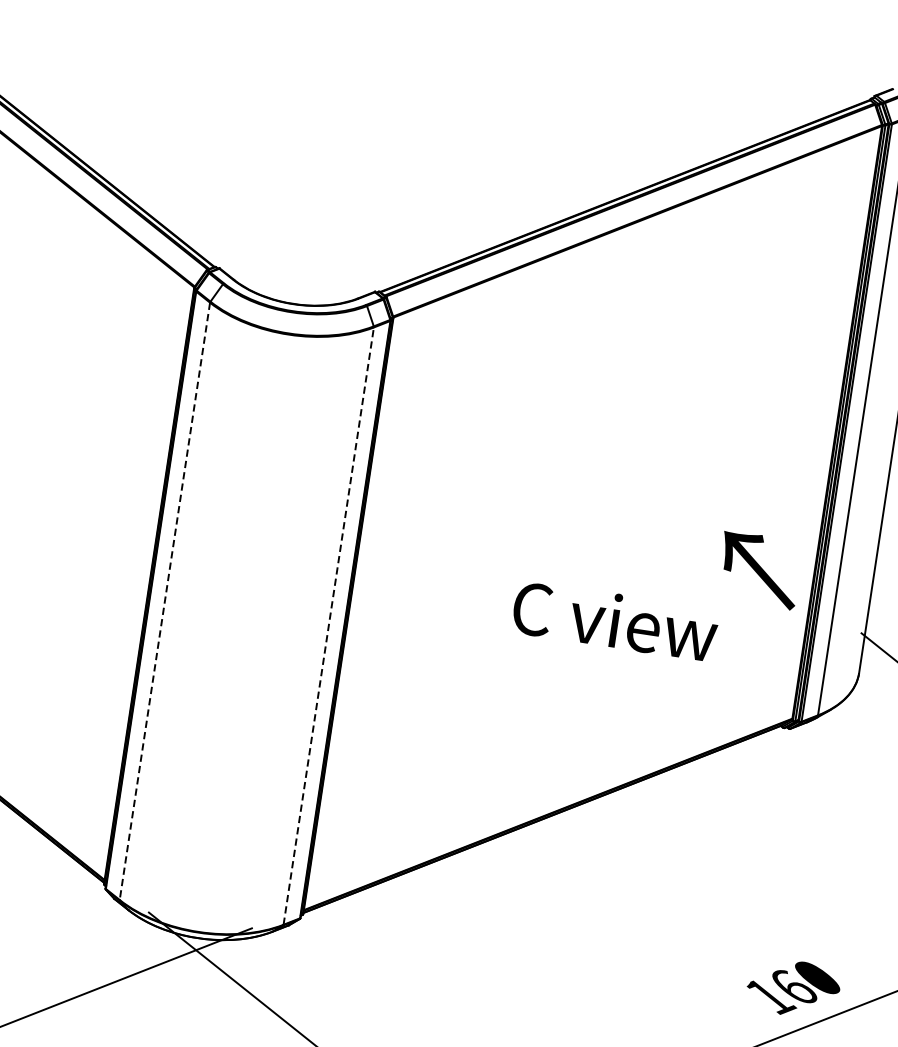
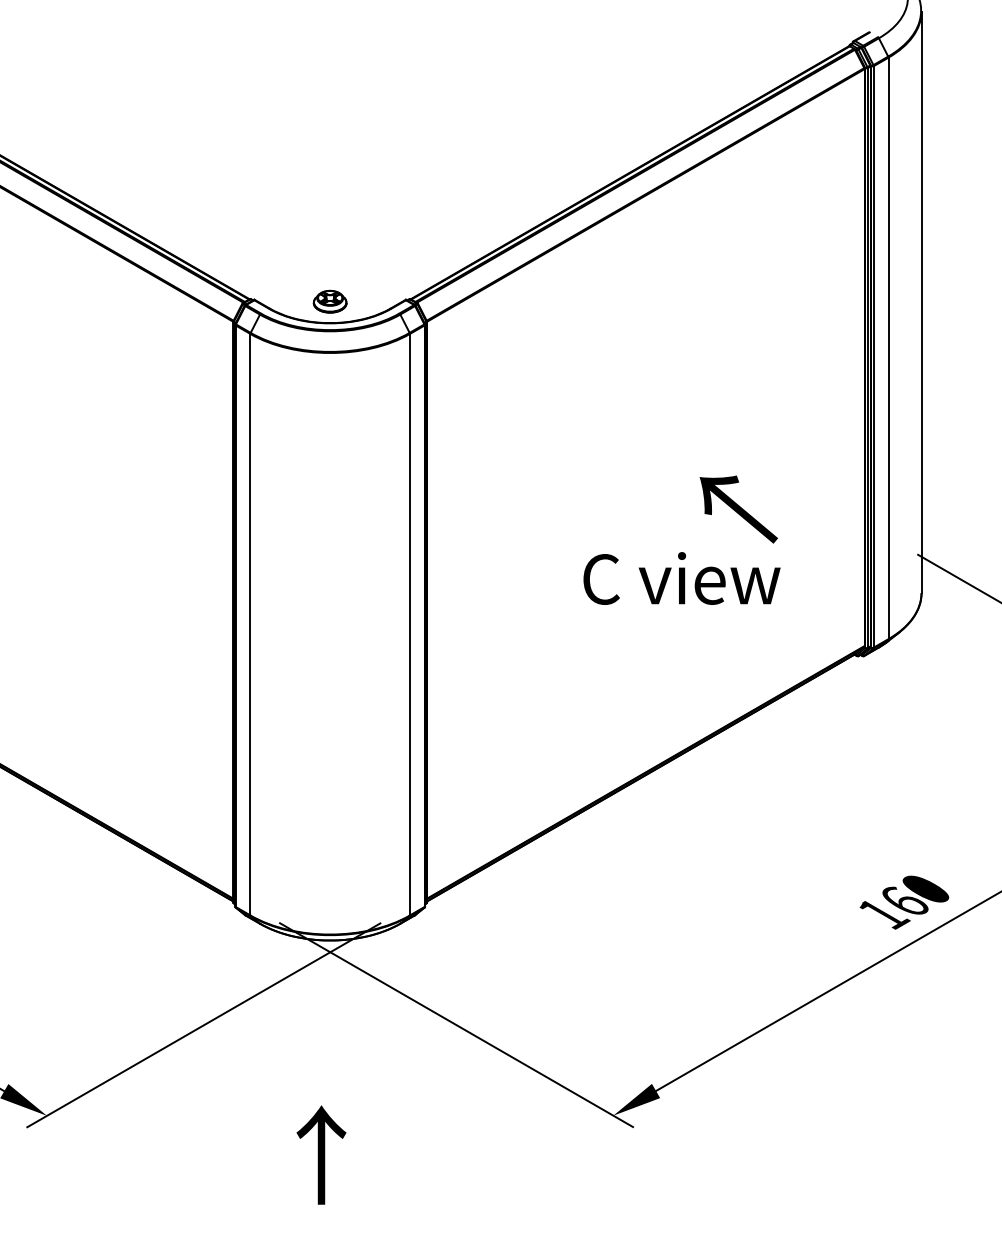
part: (296, 281) -> (329, 301), added
text: (759, 570) -> (738, 509), moved
line: (165, 601) -> (250, 624), dashed -> solid
line: (328, 625) -> (409, 624), dashed -> solid

